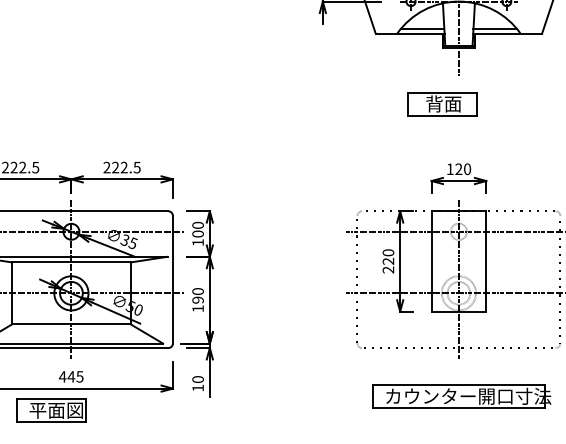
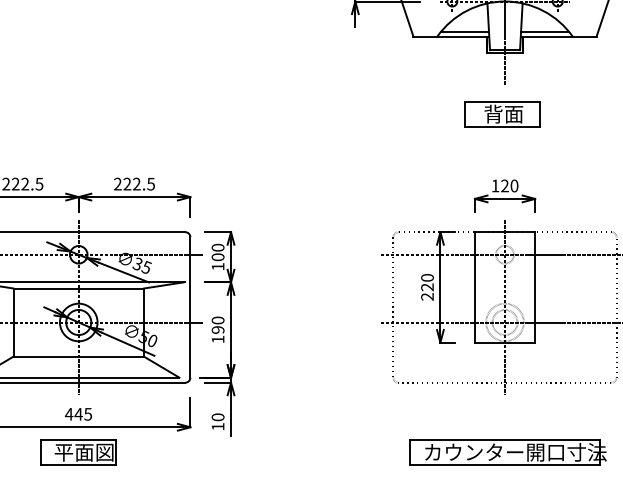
part: (442, 104) -> (502, 114), moved
part: (461, 396) -> (507, 452), moved
part: (51, 410) -> (78, 452), moved

